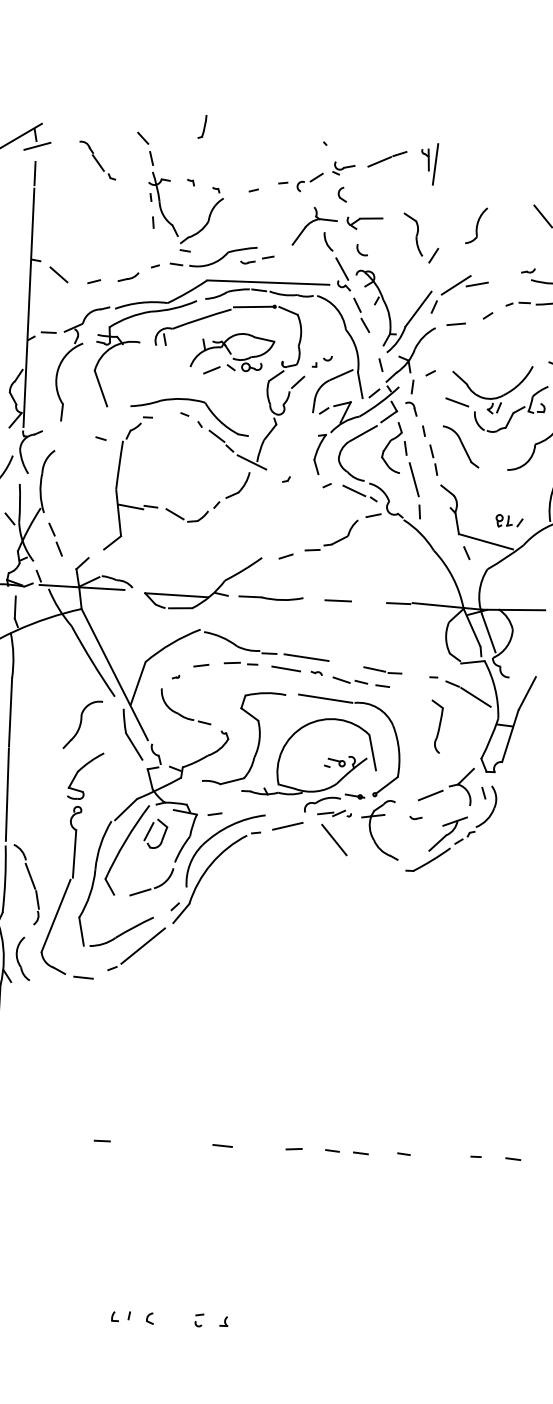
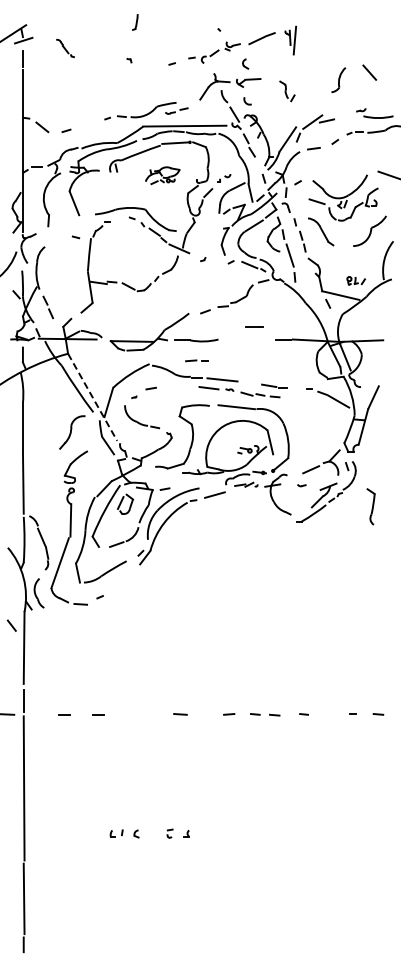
part: (98, 160) -> (65, 48), size x0.7
part: (170, 181) -> (115, 60), removed
part: (342, 193) -> (245, 63), moved
part: (476, 226) -> (338, 80), moved
part: (421, 238) -> (287, 91), size x0.6
part: (128, 276) -> (89, 126), removed
part: (232, 353) -> (162, 175), size x0.6
line: (338, 599) -> (254, 326), moved
part: (240, 662) -> (196, 360), moved
line: (114, 674) -> (92, 397), solid -> dashed
part: (435, 726) -> (370, 506), moved
line: (333, 839) -> (246, 502), removed
line: (143, 945) -> (120, 580), removed
line: (52, 1138) -> (64, 714), added

